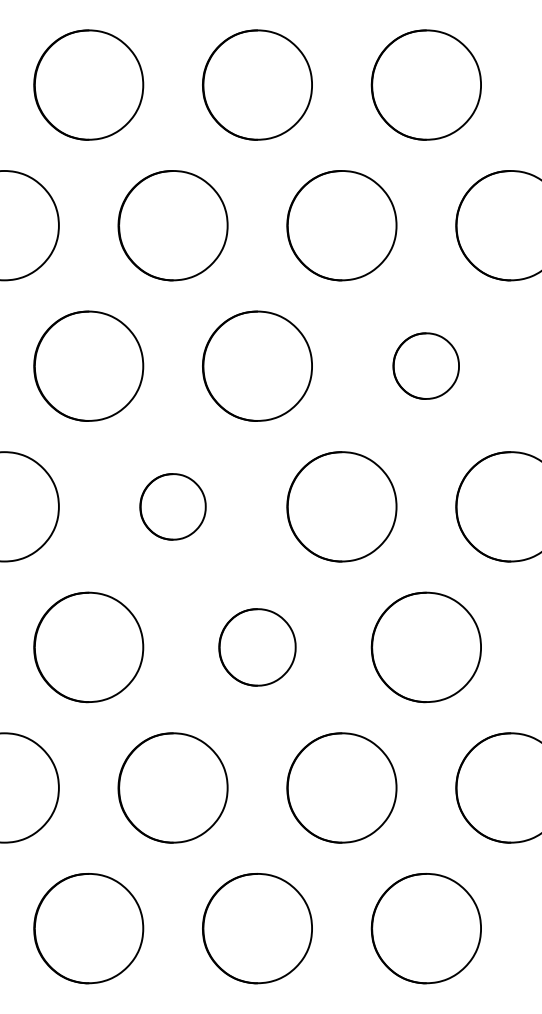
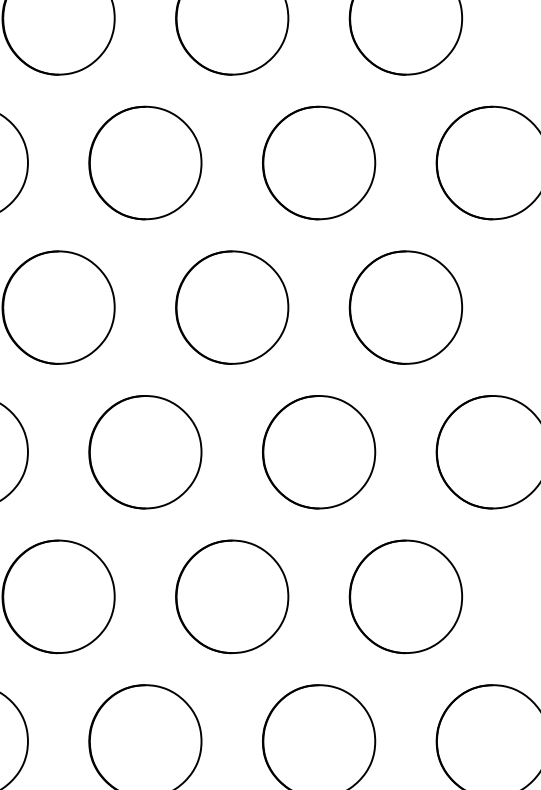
part: (425, 365) -> (405, 306), size x1.67
part: (172, 506) -> (144, 451), size x1.67
part: (257, 647) -> (232, 596), size x1.43

